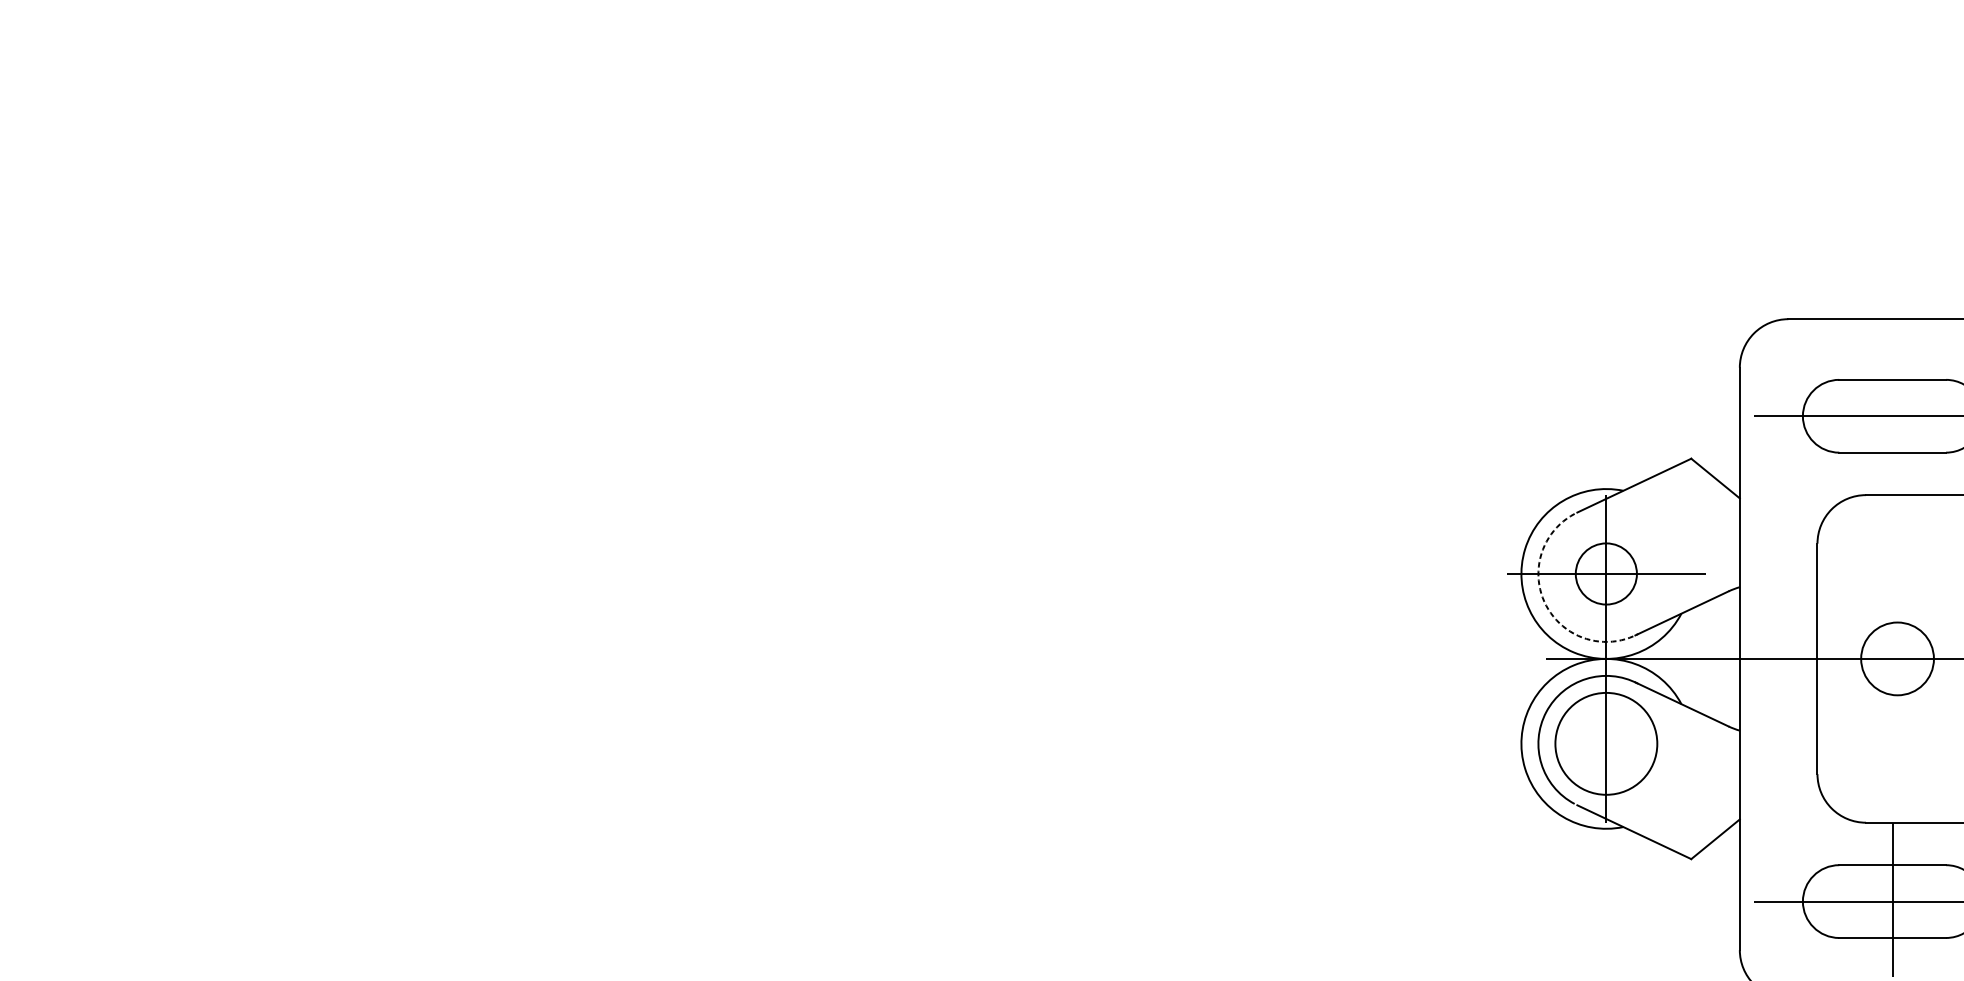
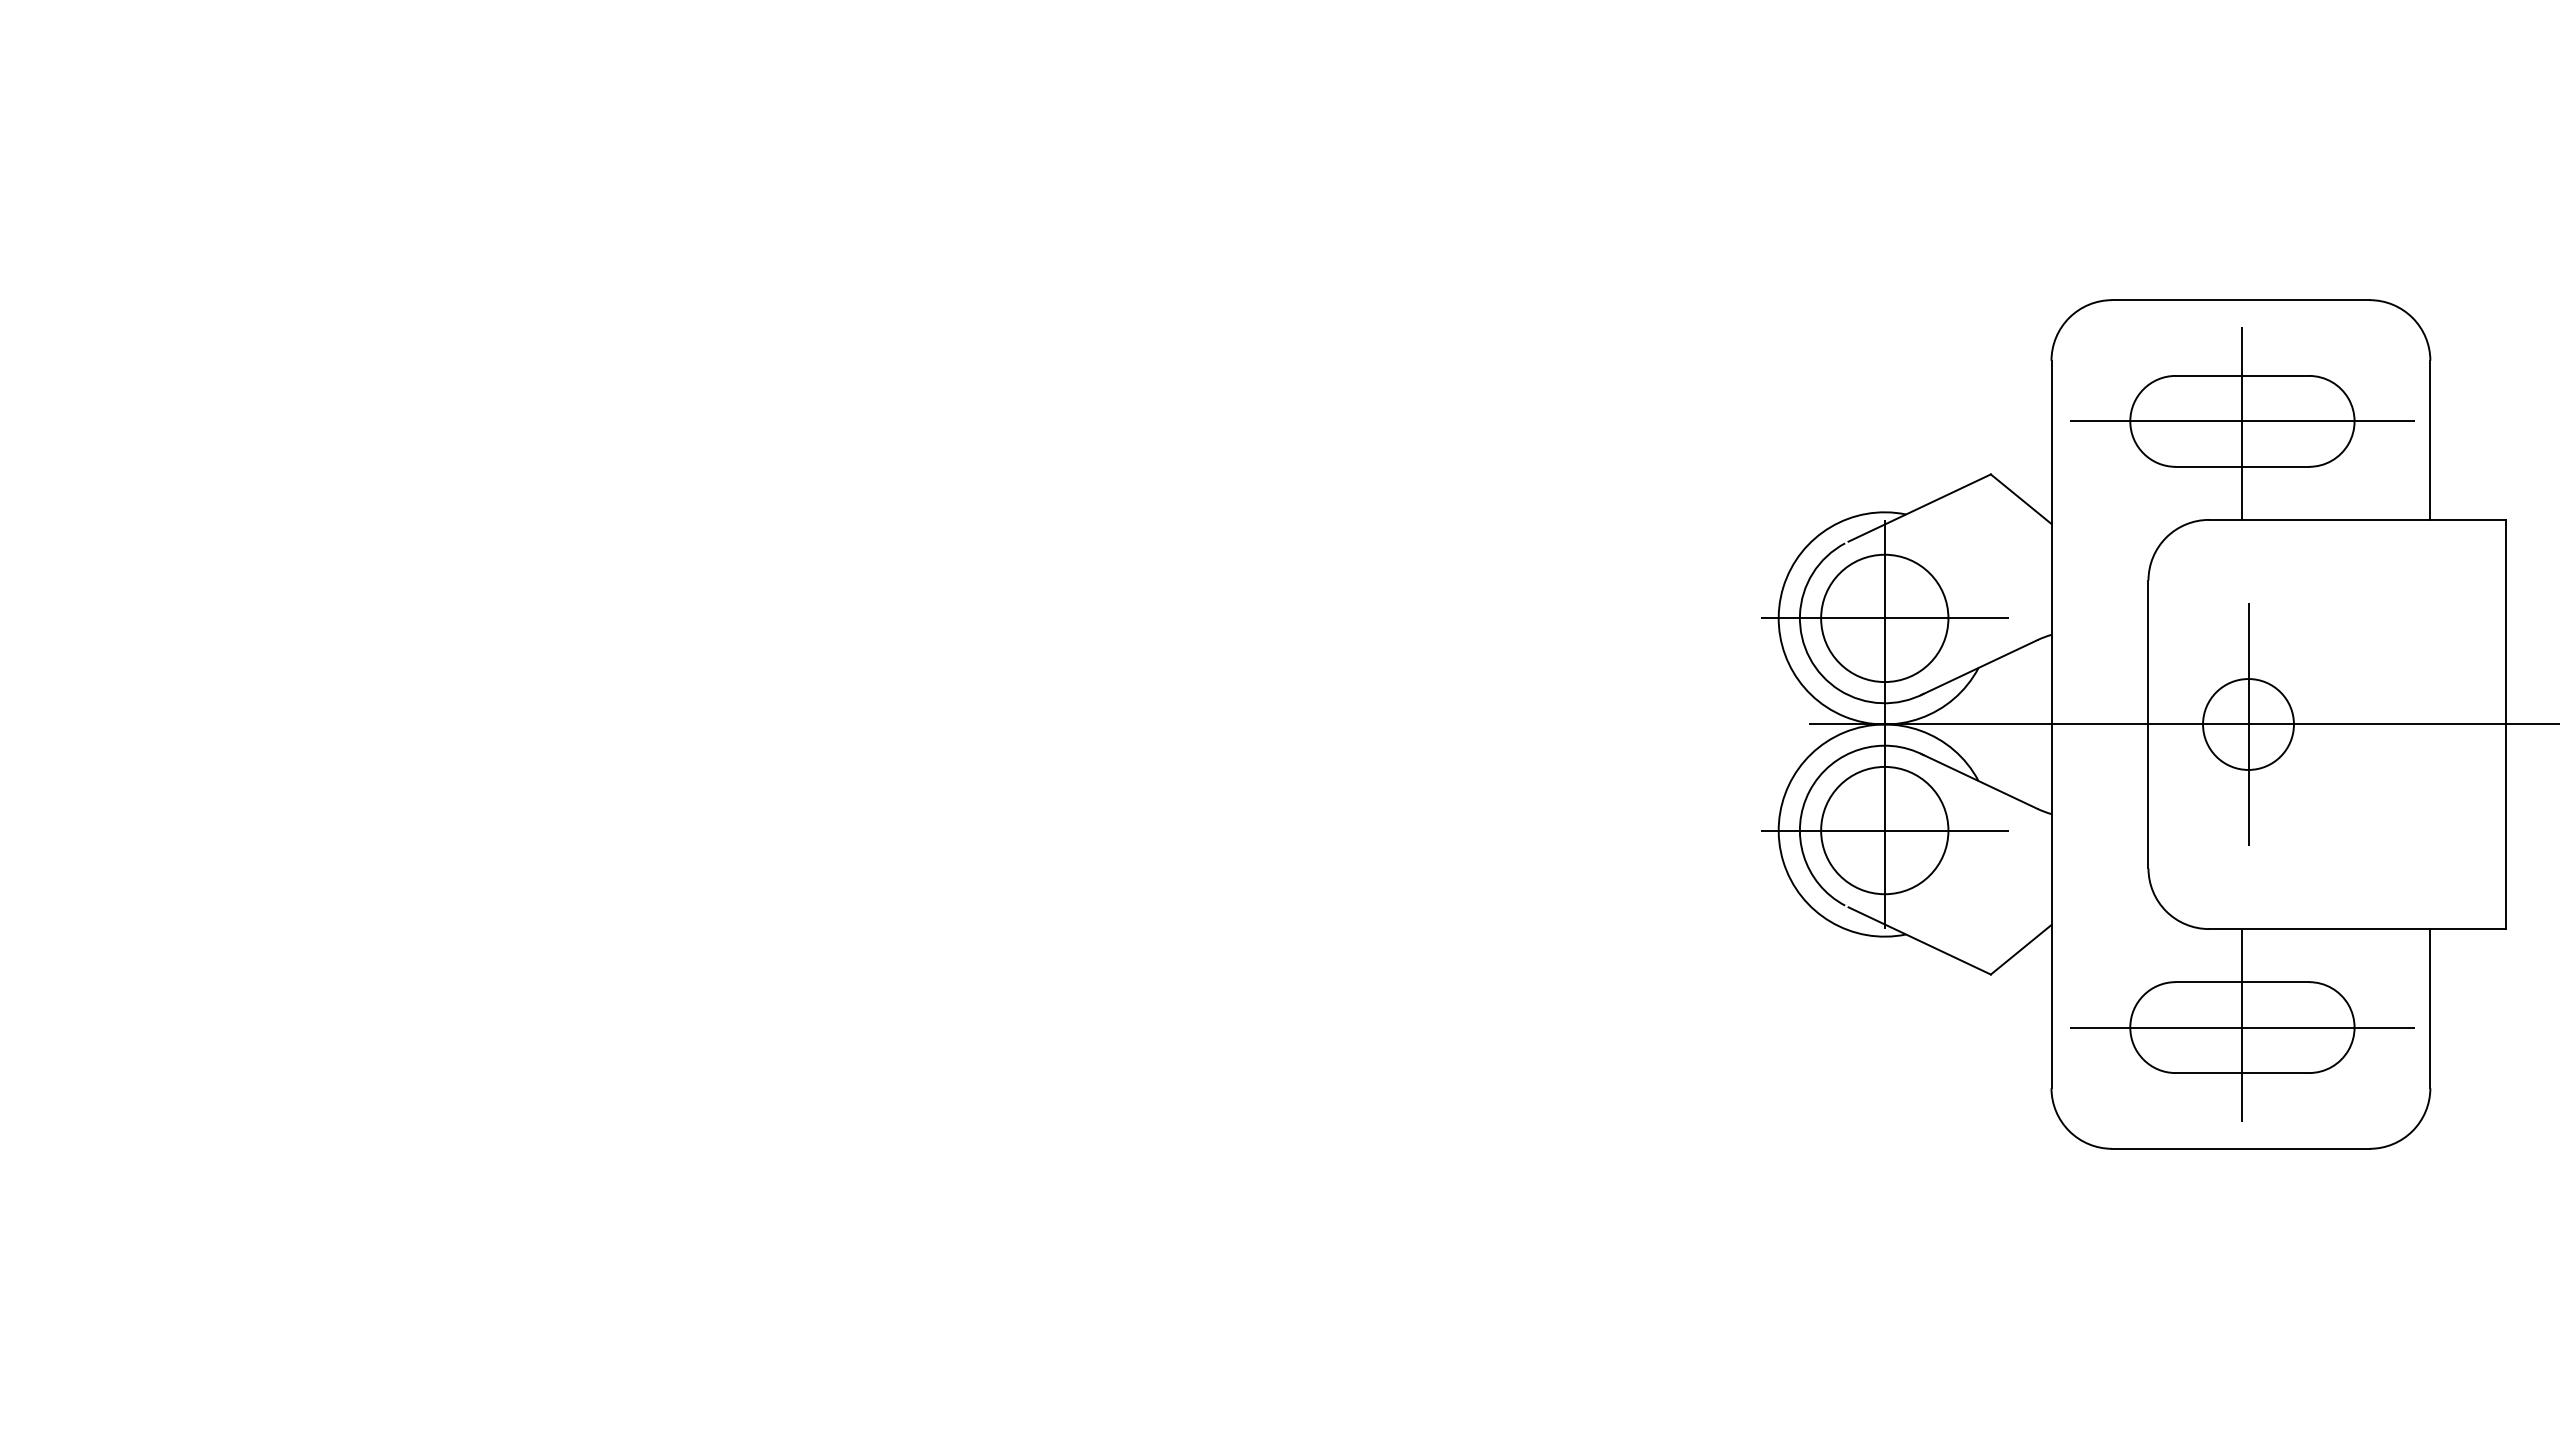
line: (1892, 417) -> (2242, 423), added
circle: (1606, 574) -> (1884, 618), size x1.67
arc: (1546, 606) -> (1809, 658), dashed -> solid
line: (1897, 658) -> (2248, 724), added
line: (1606, 743) -> (1884, 830), added

